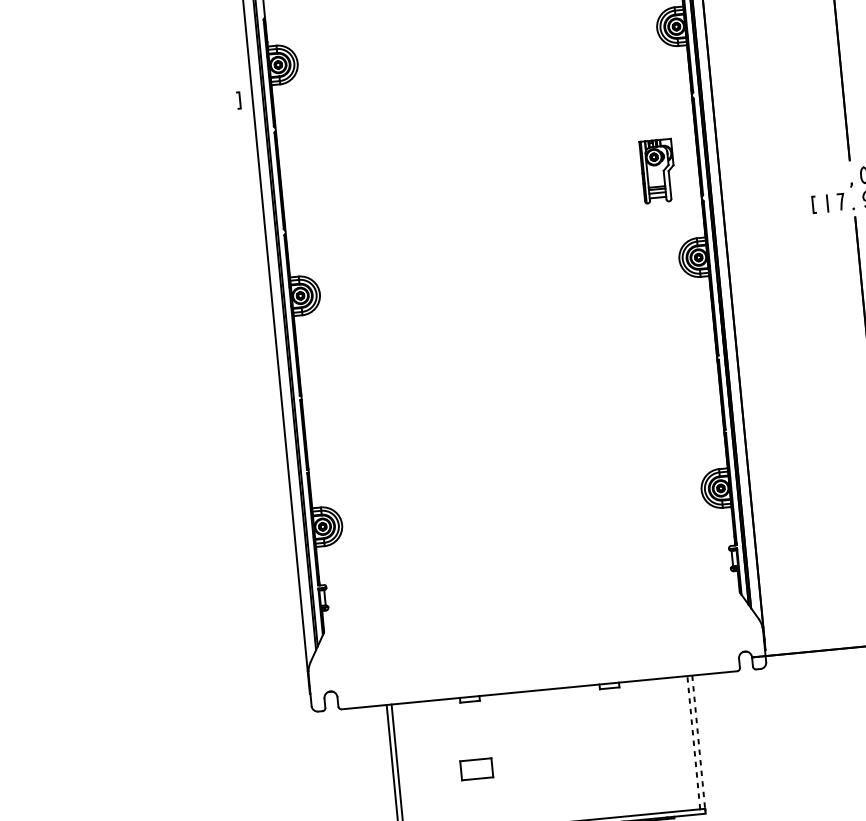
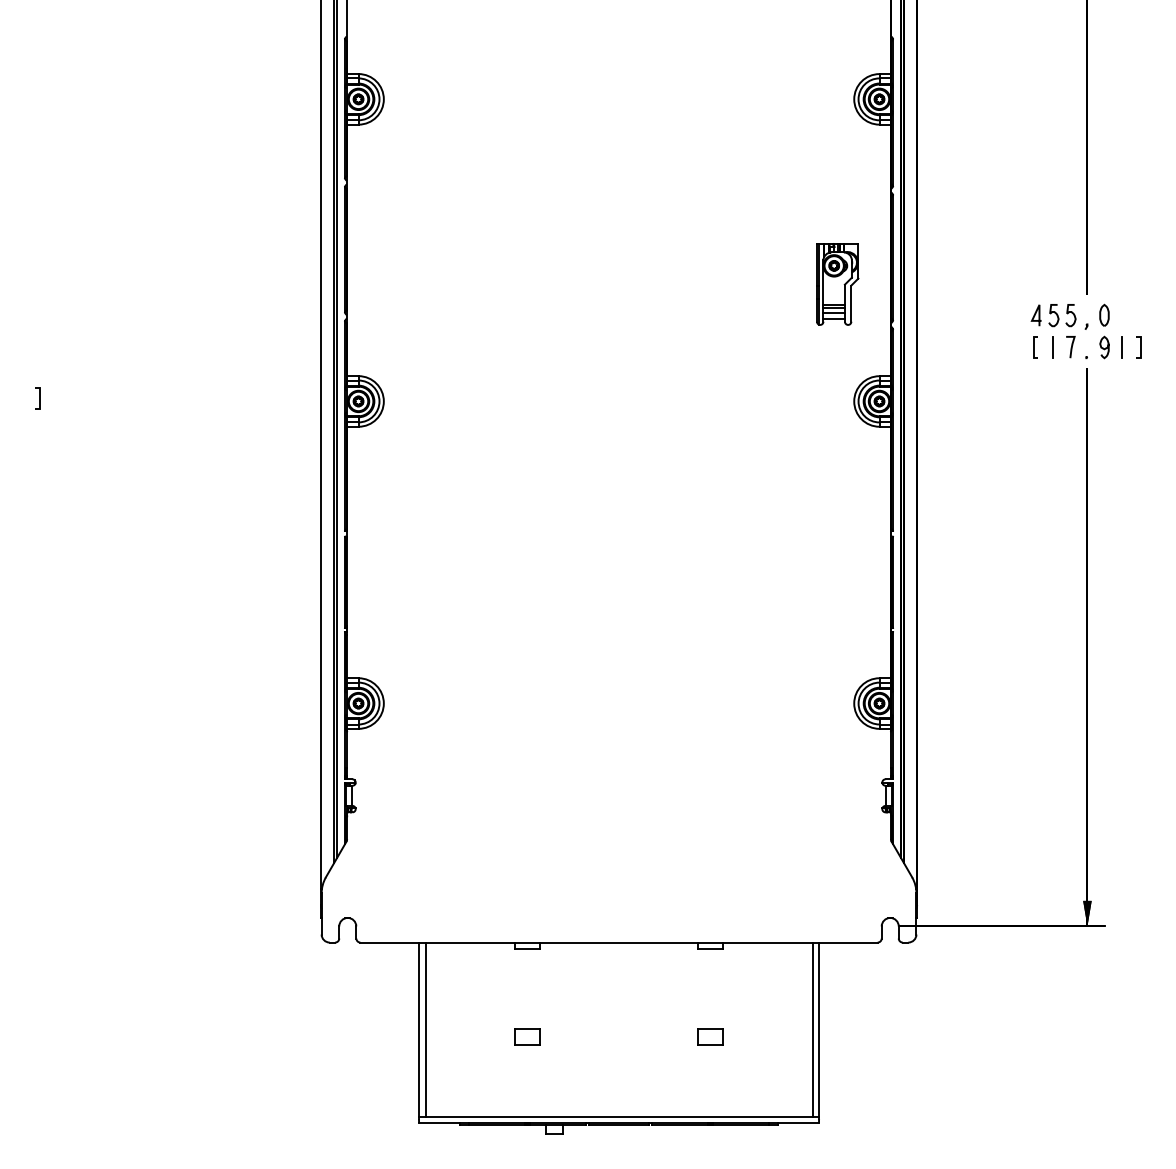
line: (240, 100) -> (39, 398), moved
part: (825, 179) -> (1053, 315), added
line: (693, 742) -> (812, 1029), dashed -> solid
line: (698, 742) -> (818, 1030), dashed -> solid
part: (616, 755) -> (710, 1036), added
part: (476, 768) -> (527, 1036), size x0.62

